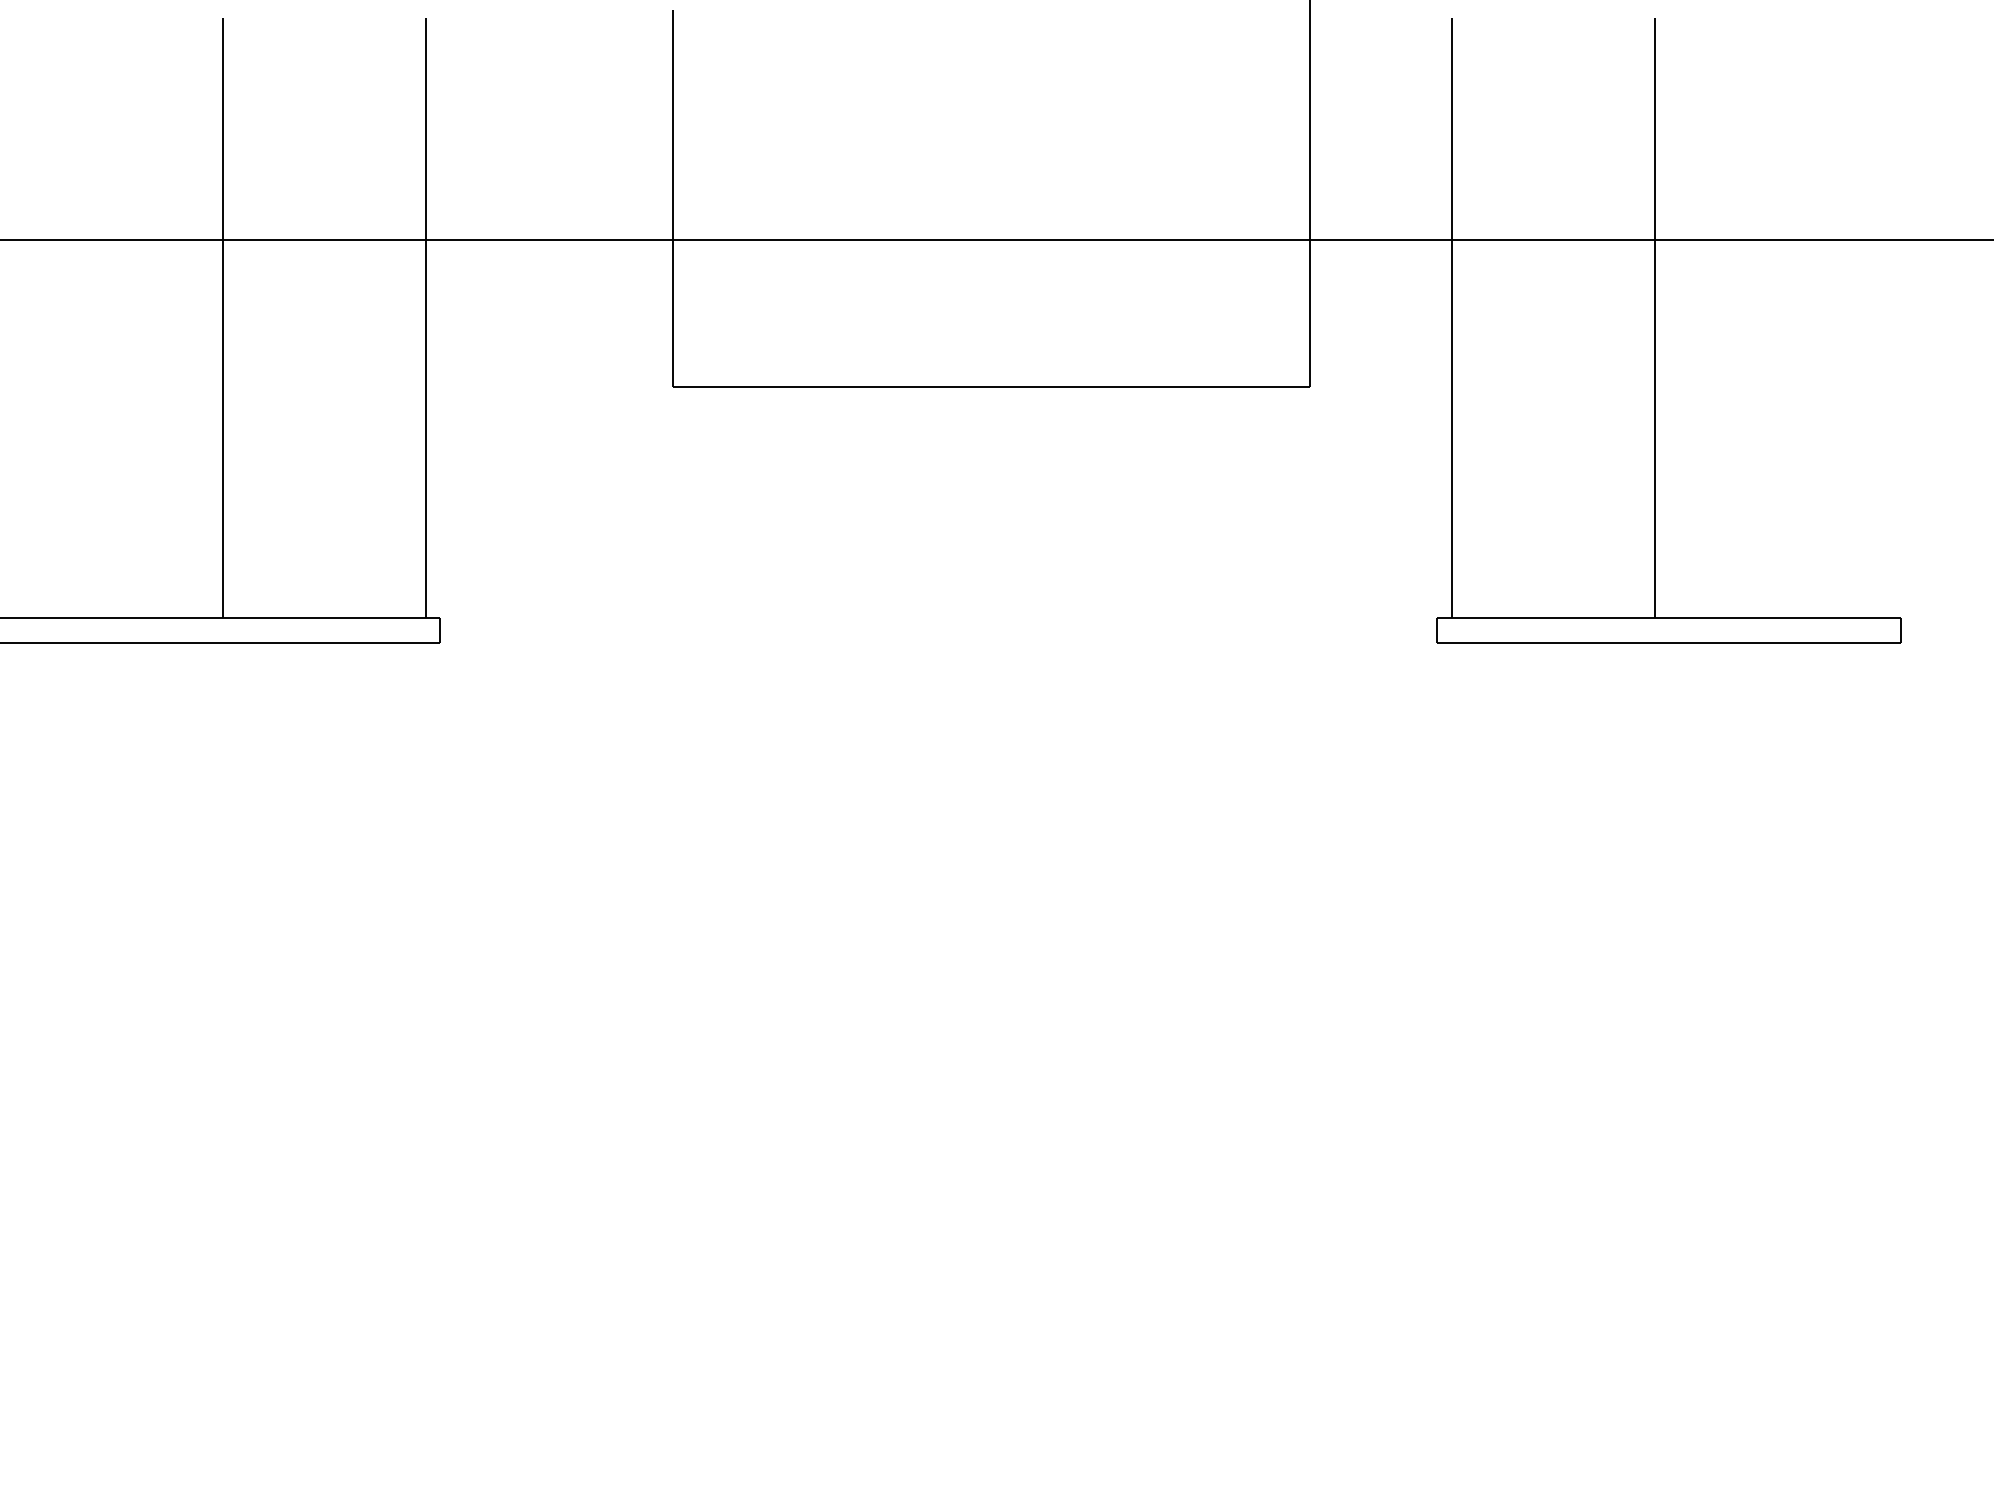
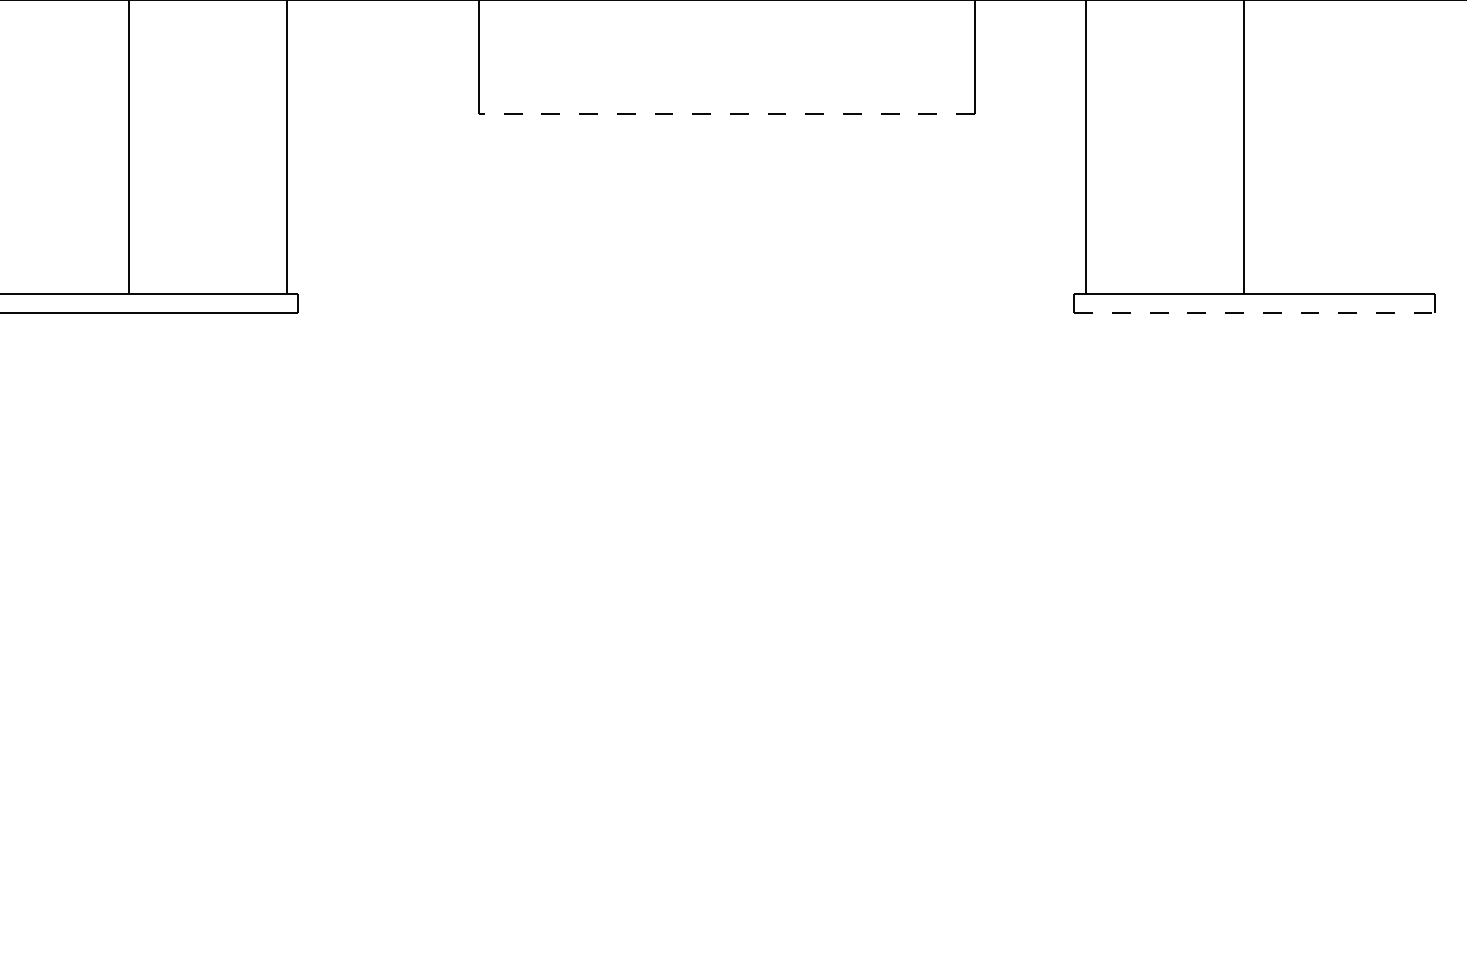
line: (991, 387) -> (727, 114), solid -> dashed
line: (1669, 643) -> (1254, 313), solid -> dashed

